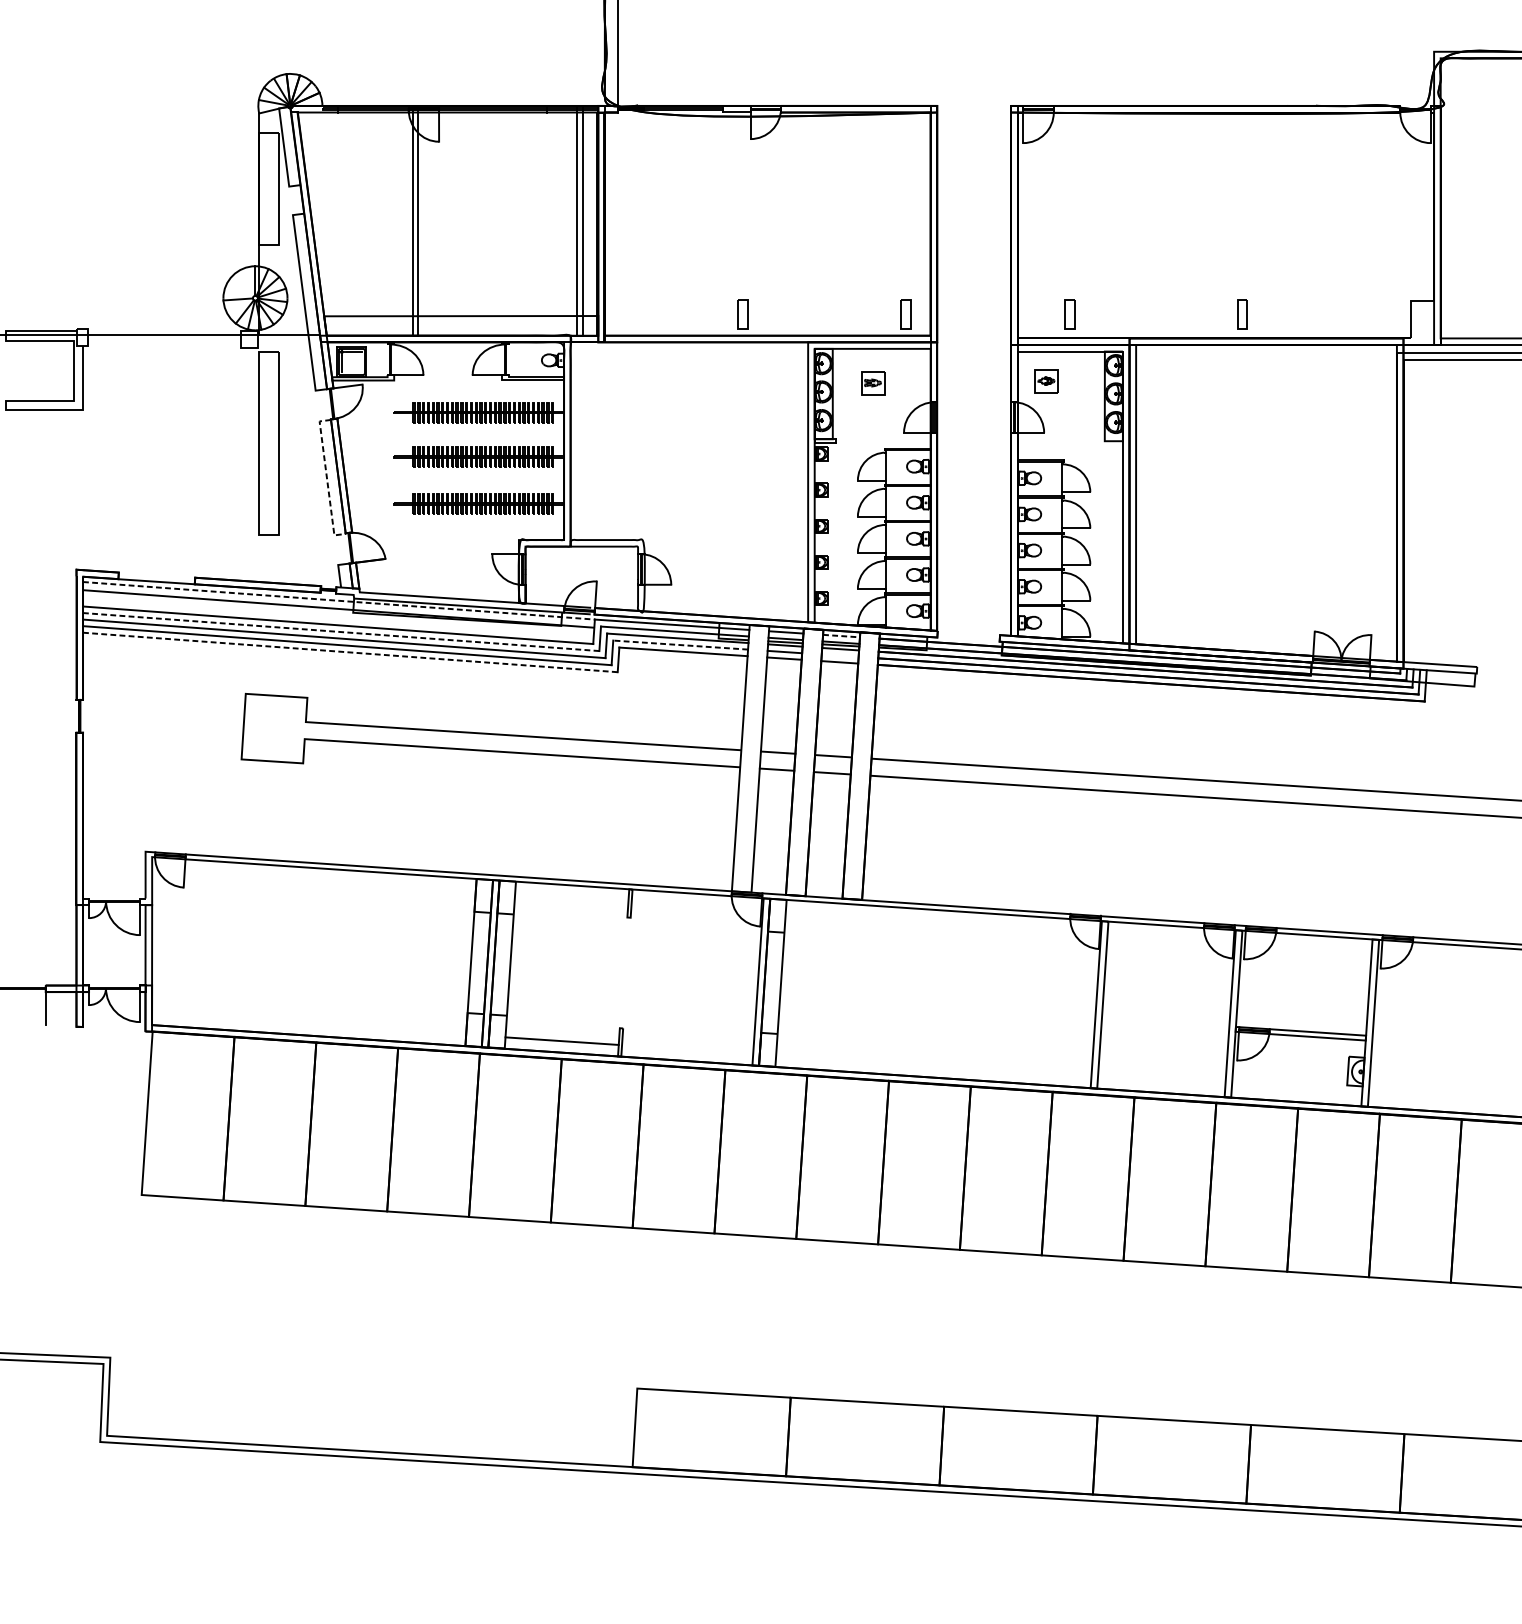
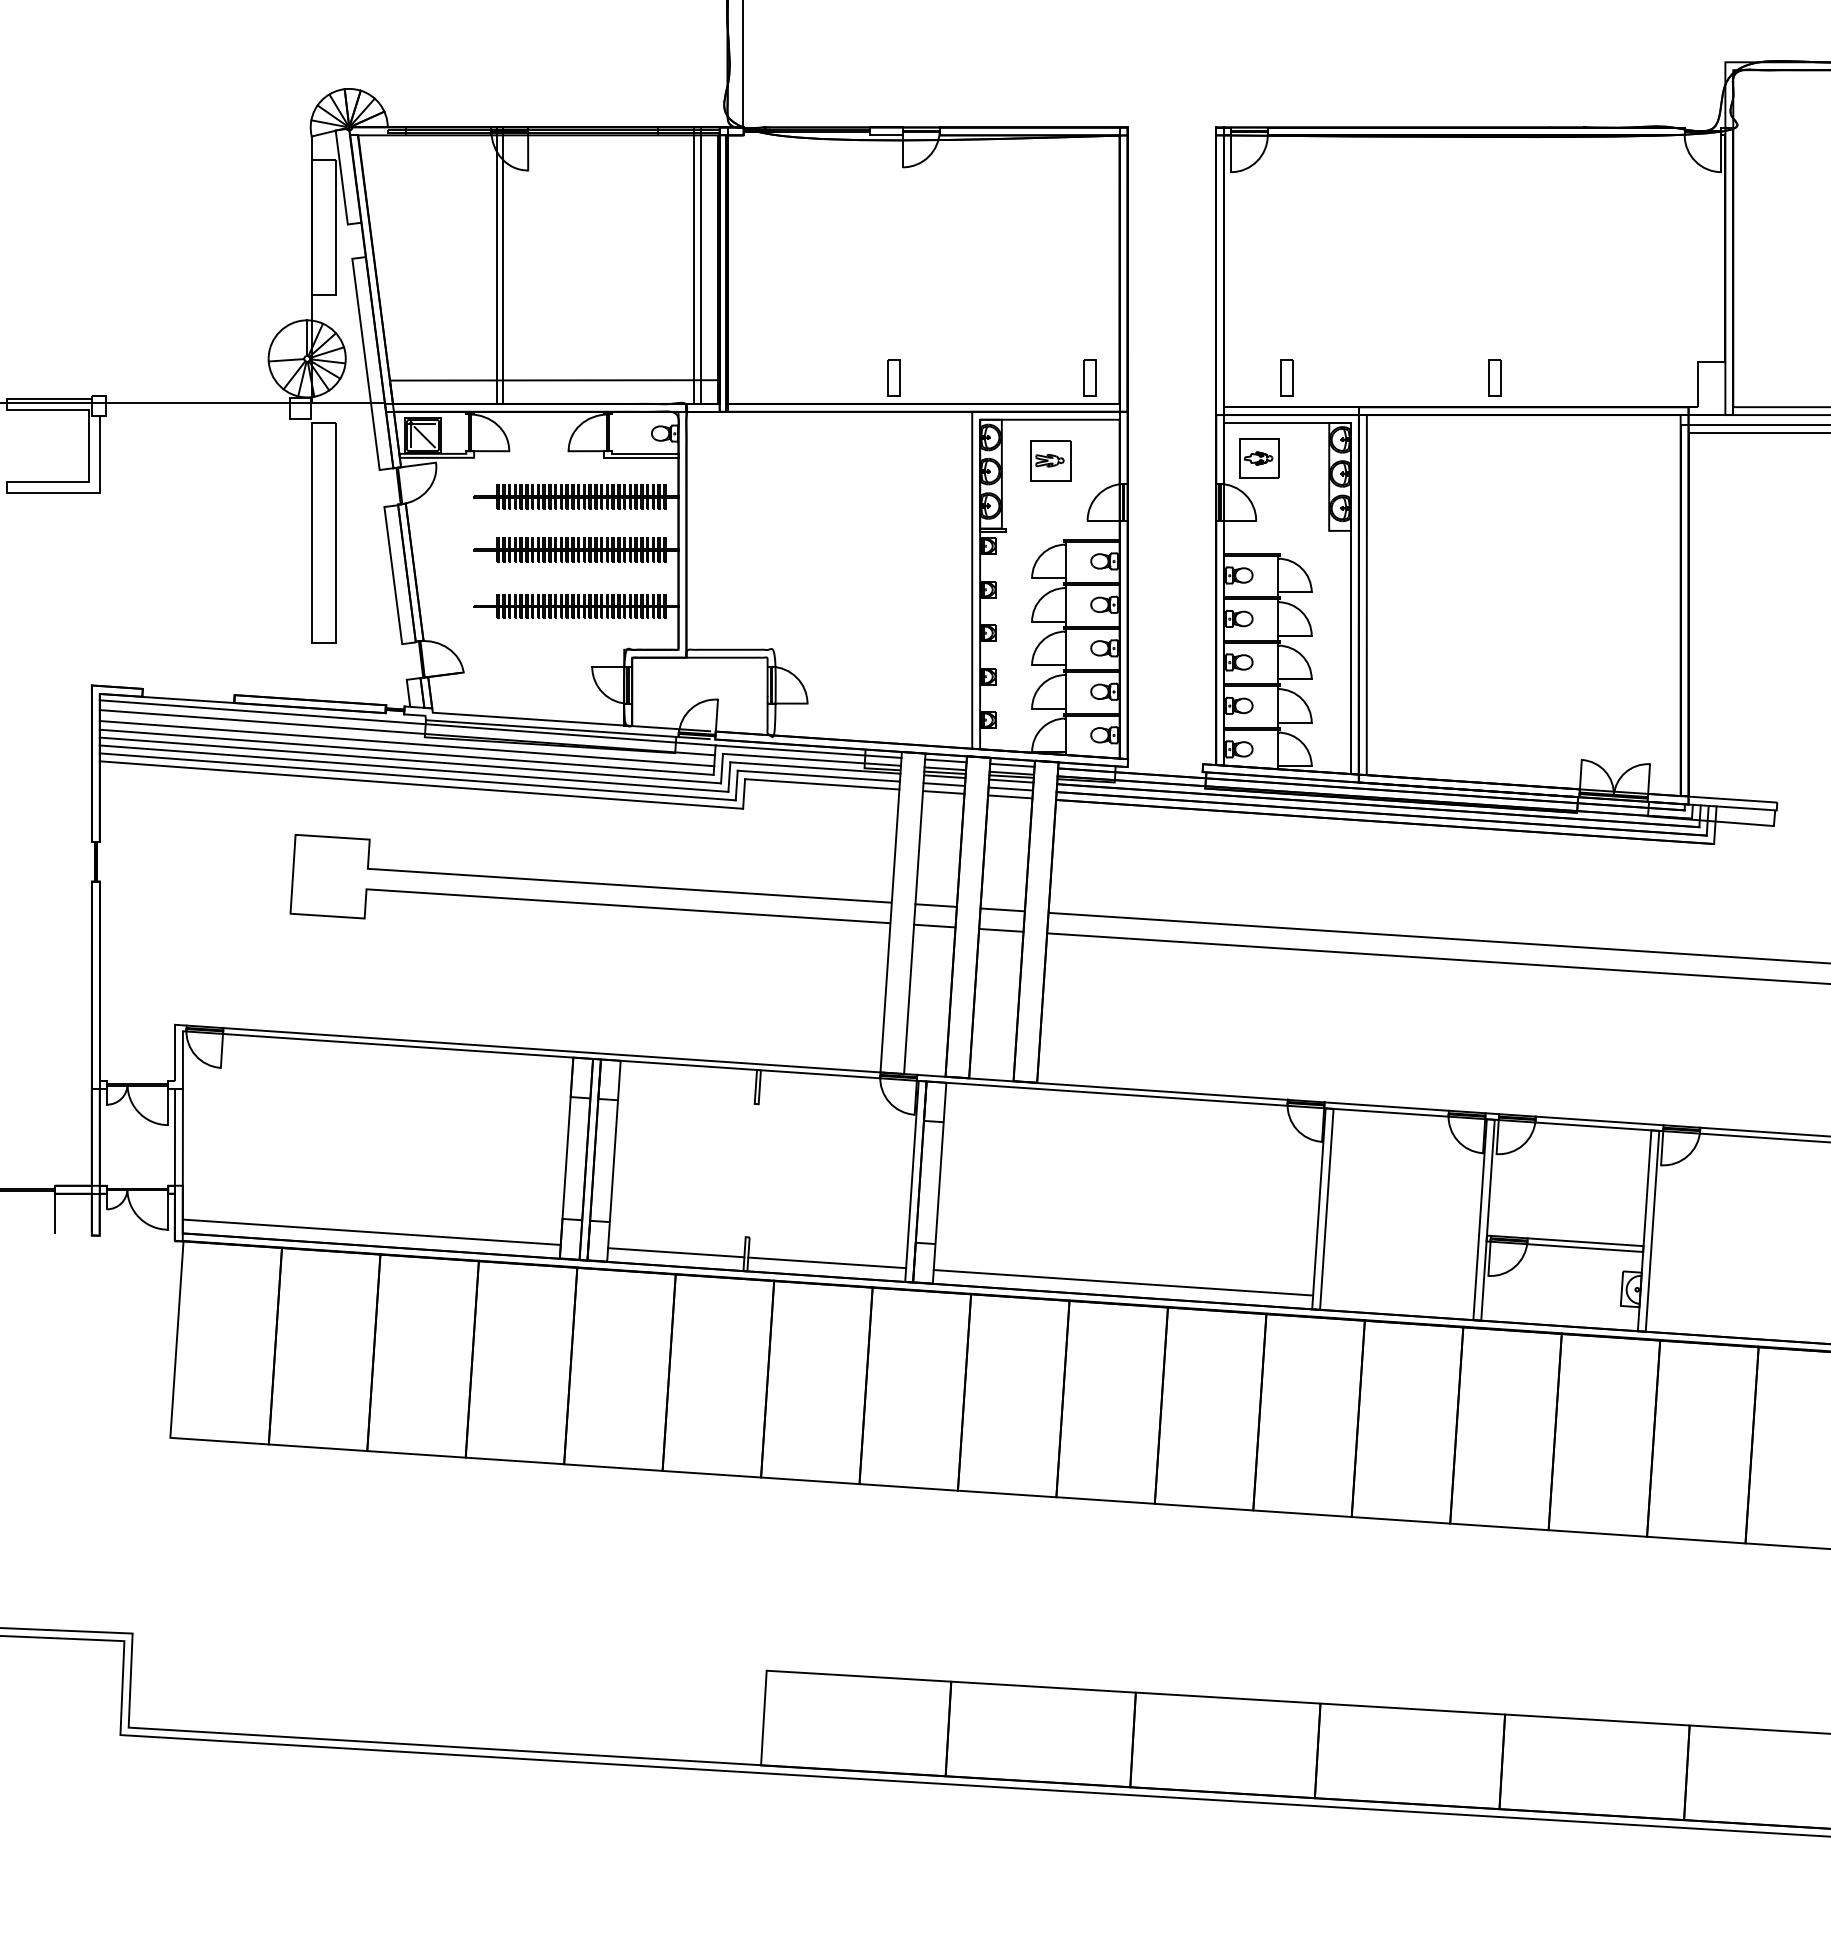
line: (352, 363) -> (424, 437), added
part: (1046, 381) -> (1259, 458), size x1.43
part: (873, 382) -> (1050, 460), size x1.43
line: (327, 479) -> (393, 576), dashed -> solid
line: (338, 600) -> (407, 722), dashed -> solid
line: (337, 617) -> (406, 743), added
line: (340, 632) -> (409, 760), dashed -> solid
line: (841, 636) -> (1012, 765), dashed -> solid
line: (680, 645) -> (818, 776), dashed -> solid
line: (350, 652) -> (421, 785), dashed -> solid
line: (839, 655) -> (1010, 788), added
line: (308, 1023) -> (371, 1231), added
line: (687, 1049) -> (827, 1262), added
line: (933, 1065) -> (1123, 1282), added

